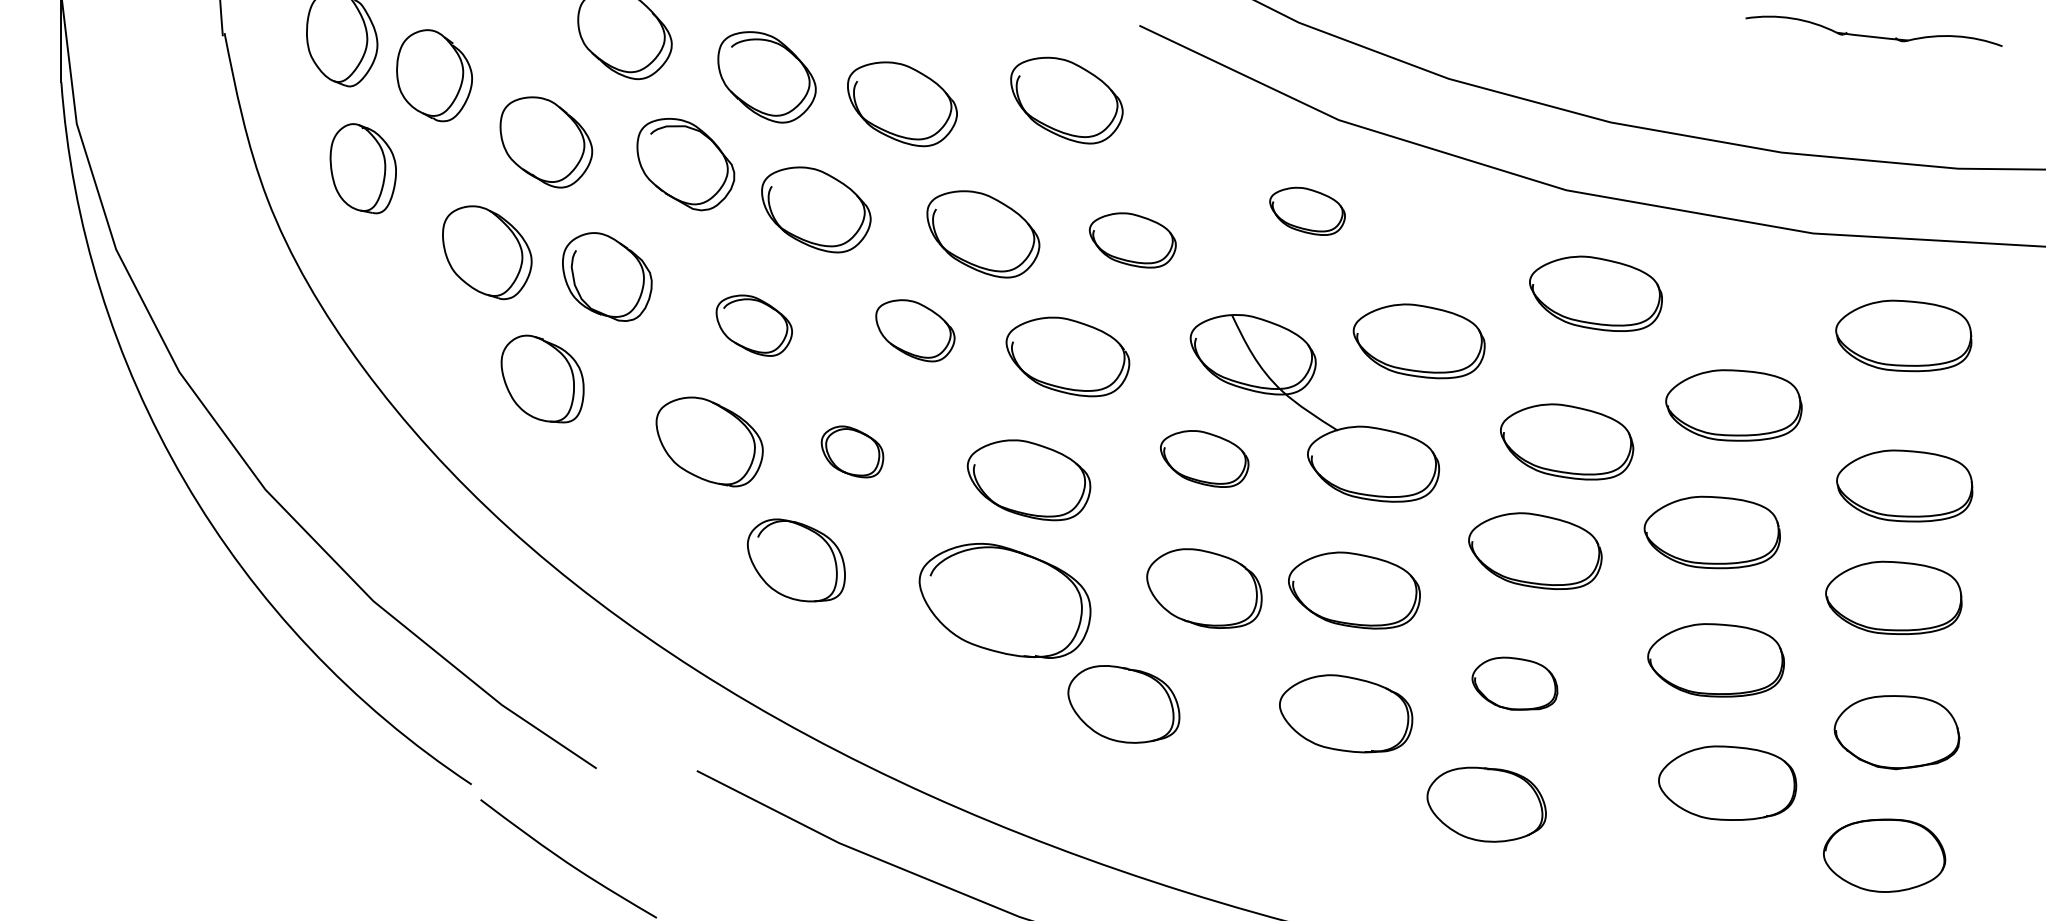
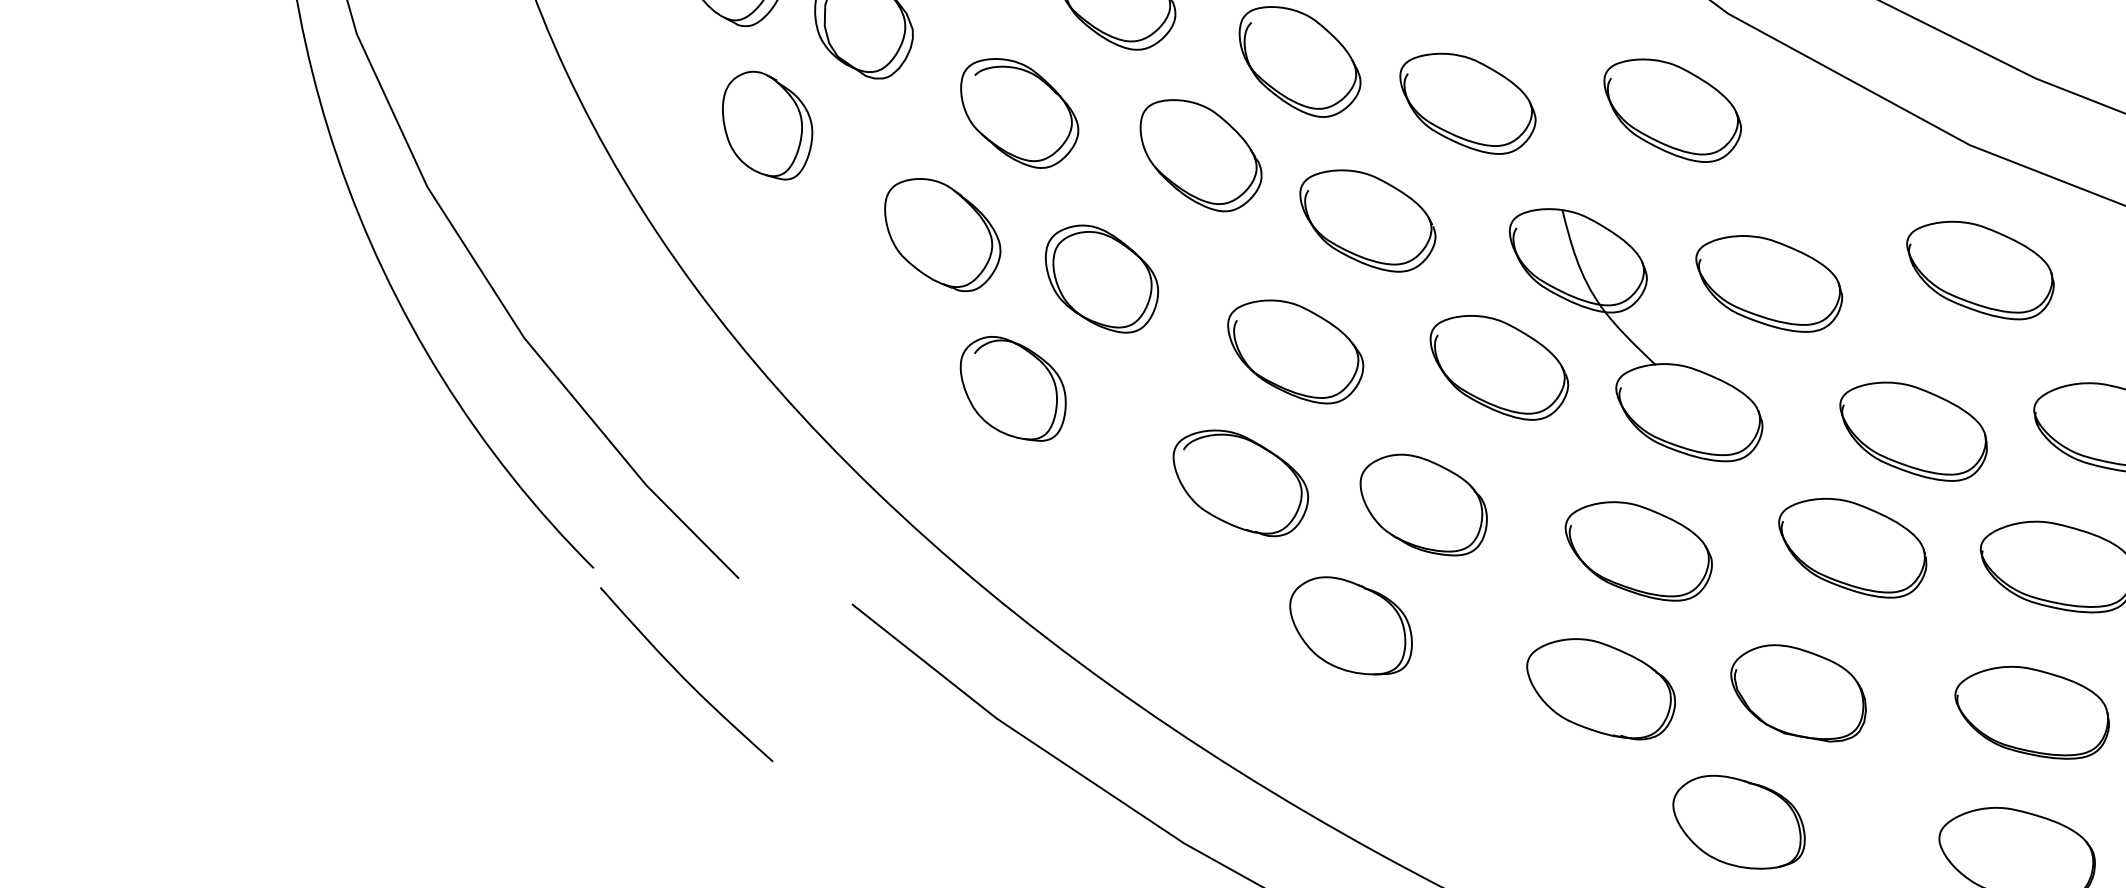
part: (1307, 211) -> (1671, 109), size x1.67
part: (1132, 240) -> (1466, 102), size x1.43
part: (754, 325) -> (1019, 112), size x1.43
part: (915, 330) -> (1200, 155), size x1.43
part: (852, 451) -> (1101, 277), size x1.67
part: (1204, 458) -> (1498, 366), size x1.43
part: (1204, 588) -> (1423, 504), moved
part: (1004, 600) -> (1239, 481), size x0.71
part: (1514, 683) -> (1798, 691), size x1.43

